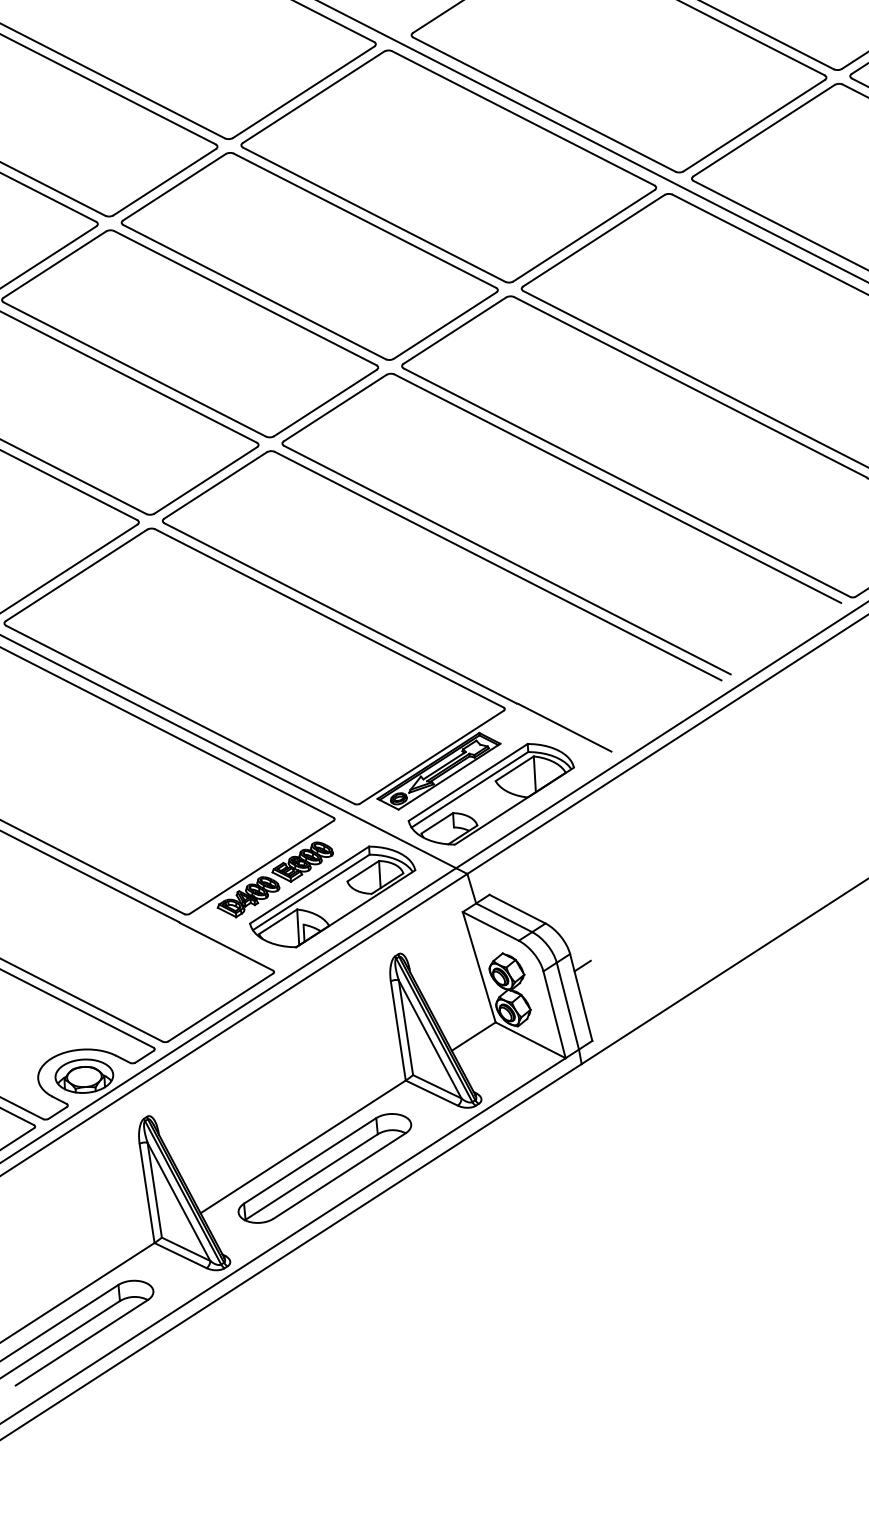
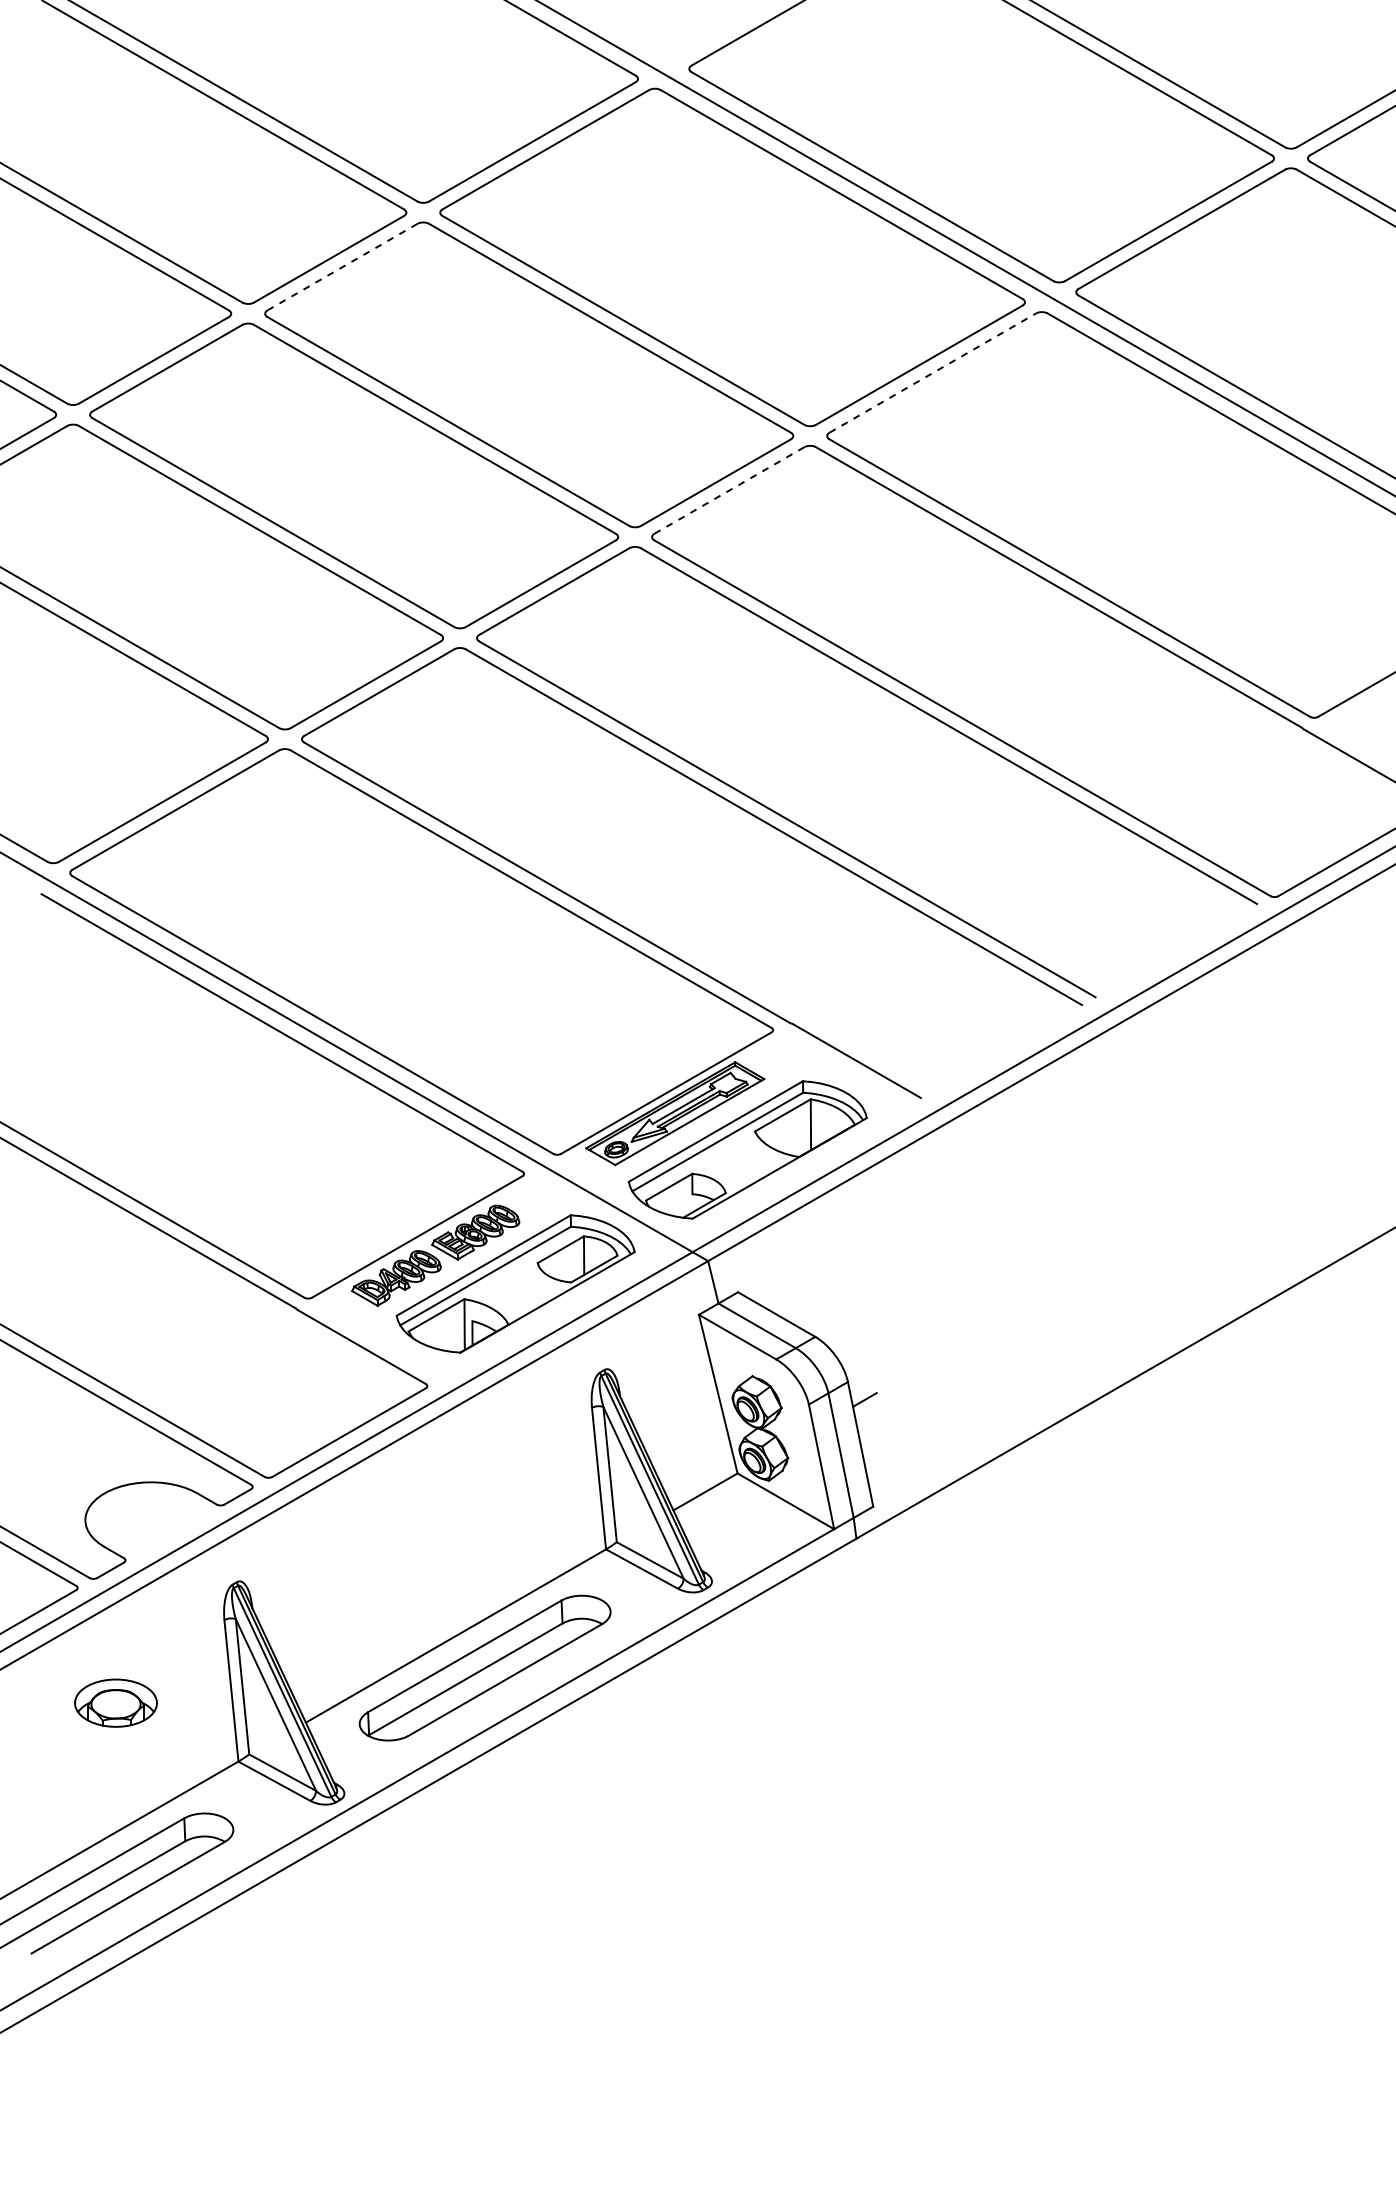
line: (174, 187) -> (342, 267), solid -> dashed
line: (594, 240) -> (933, 372), solid -> dashed
line: (454, 330) -> (729, 490), solid -> dashed
part: (84, 1075) -> (115, 1702), moved

